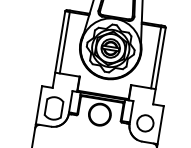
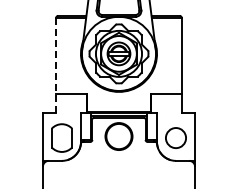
line: (64, 41) -> (61, 54), removed
line: (59, 49) -> (56, 65), solid -> dashed
line: (156, 56) -> (176, 54), removed

